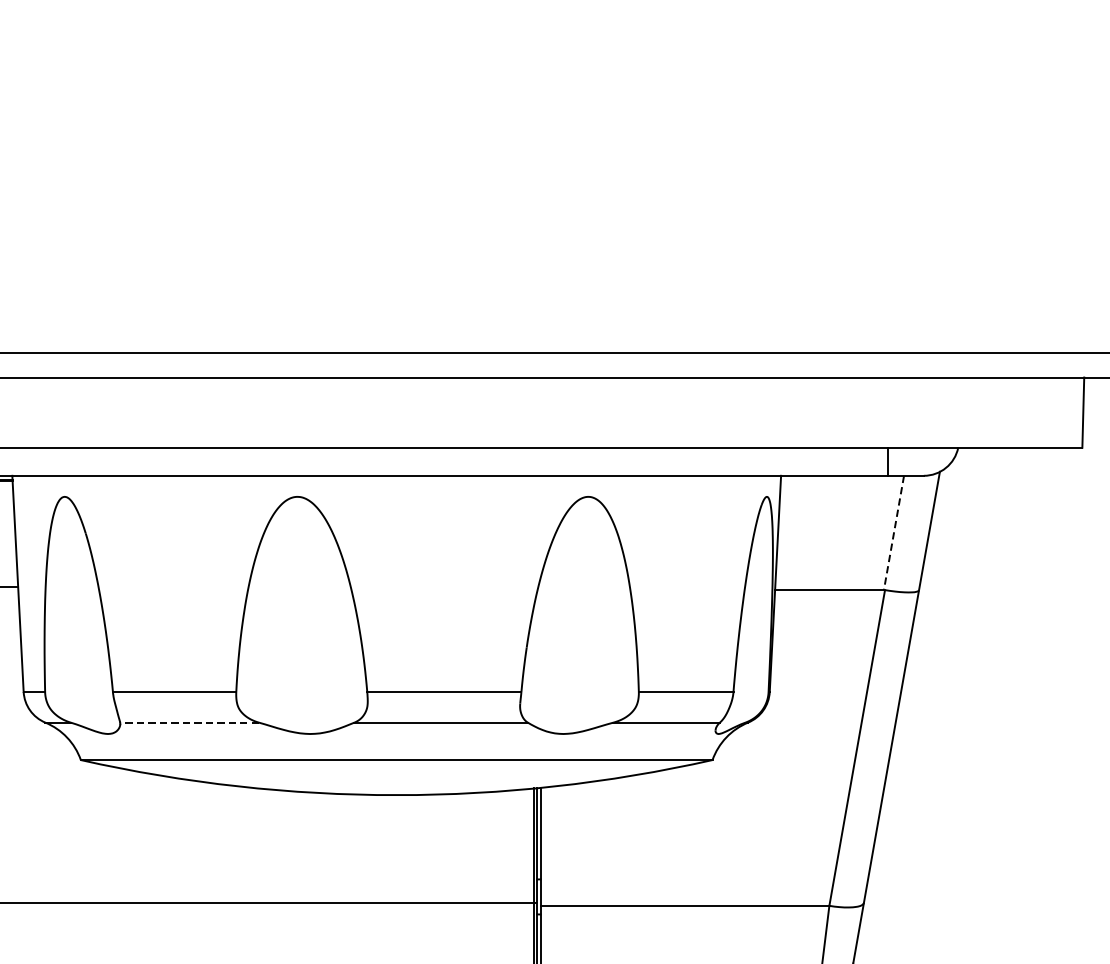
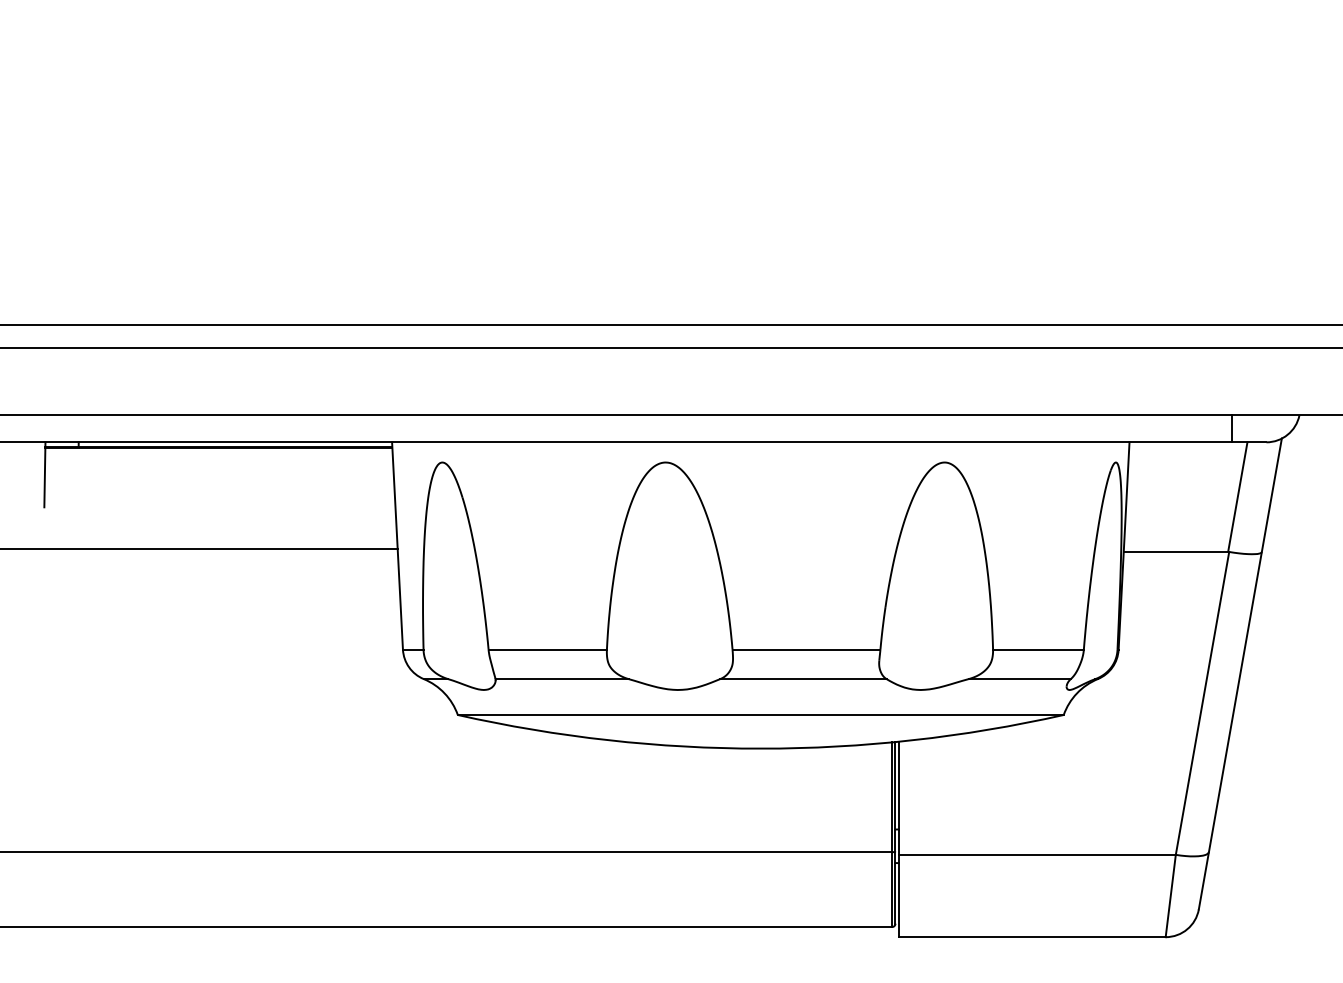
line: (893, 533) -> (1237, 497), dashed -> solid
line: (189, 723) -> (562, 679), dashed -> solid

